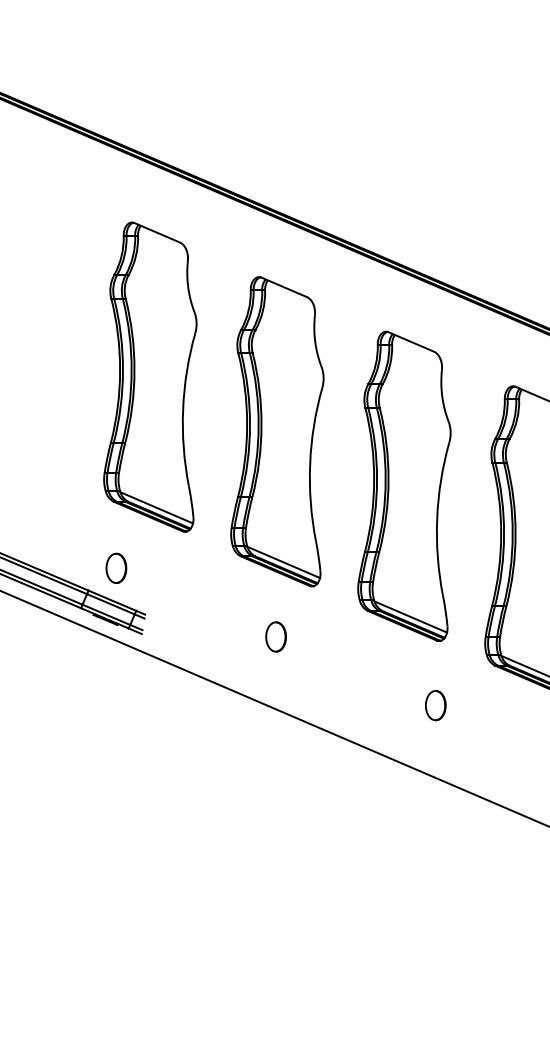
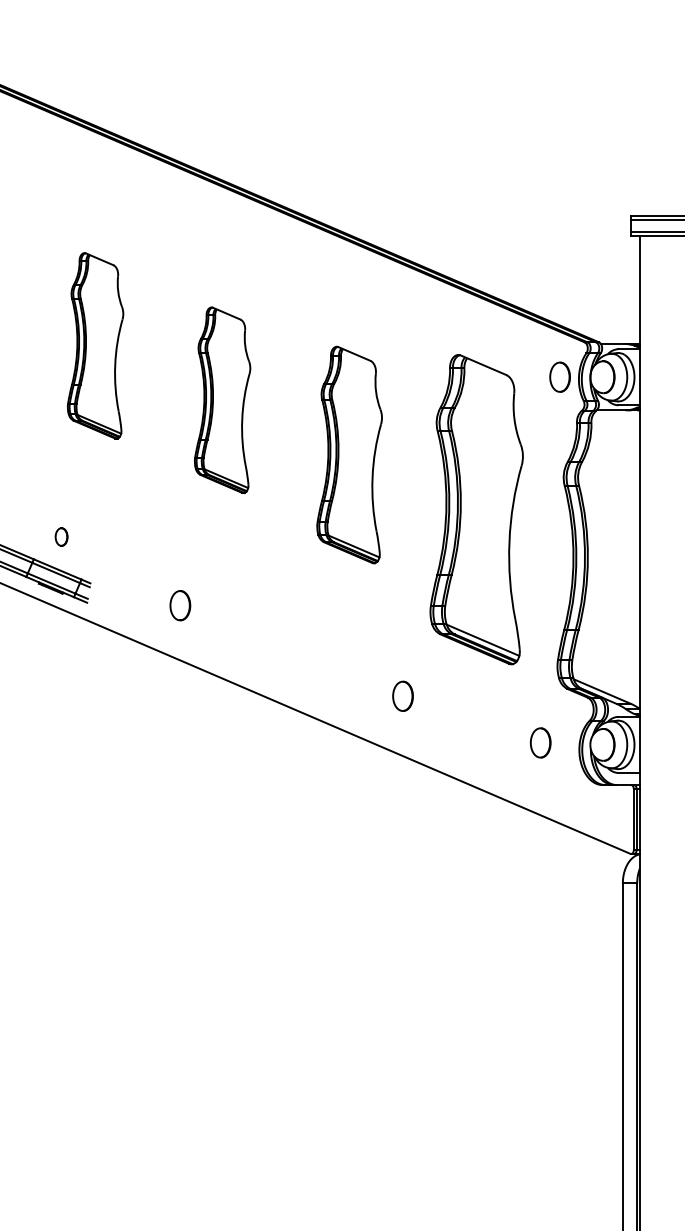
part: (150, 376) -> (95, 345), size x0.6
part: (277, 430) -> (222, 399), size x0.6
part: (404, 485) -> (349, 454), size x0.7
part: (116, 567) -> (61, 536), size x0.6
part: (276, 636) -> (180, 605), moved
part: (435, 704) -> (402, 695), moved

